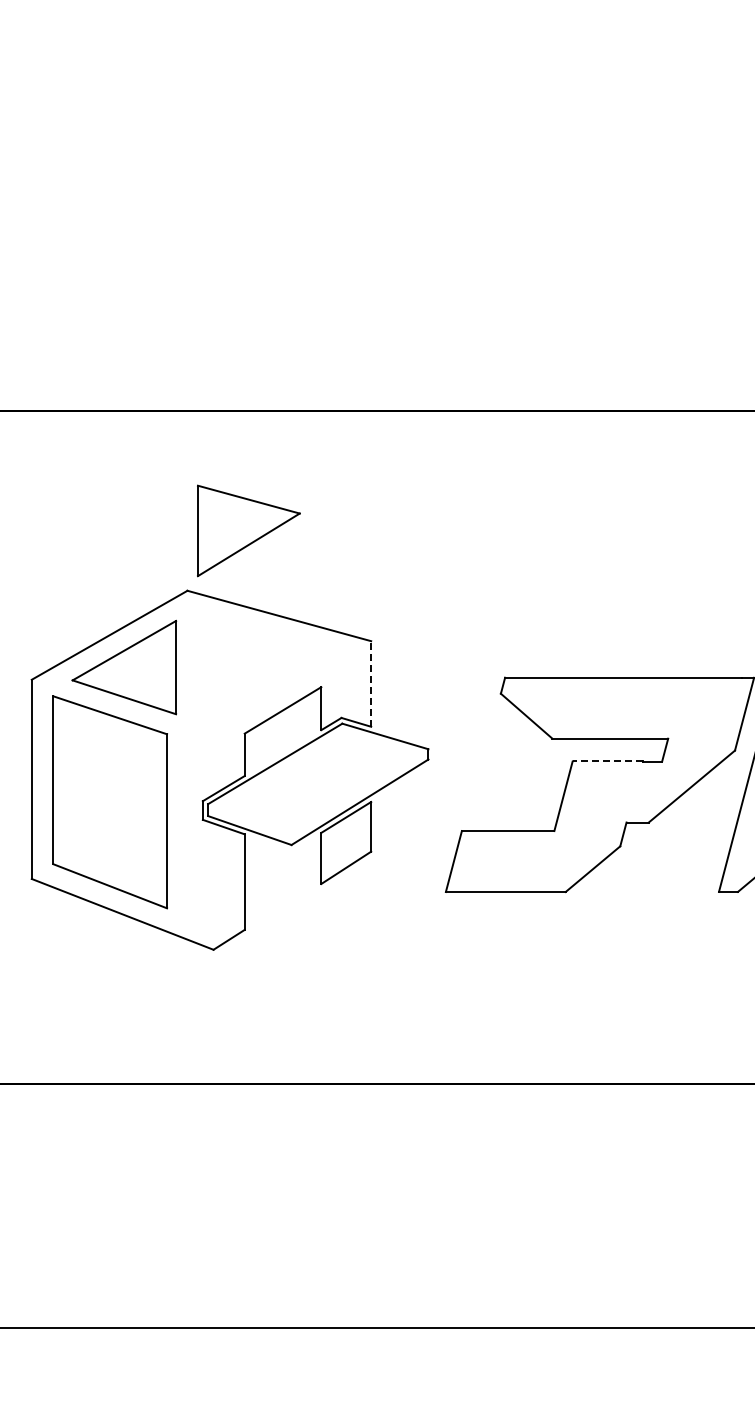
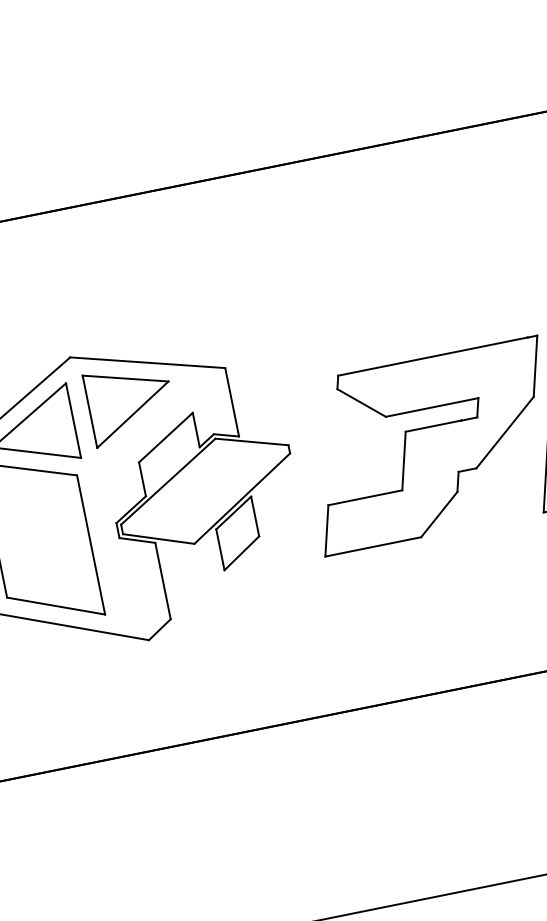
part: (248, 530) -> (130, 403), moved
line: (371, 683) -> (232, 401), dashed -> solid
line: (607, 761) -> (433, 426), dashed -> solid

